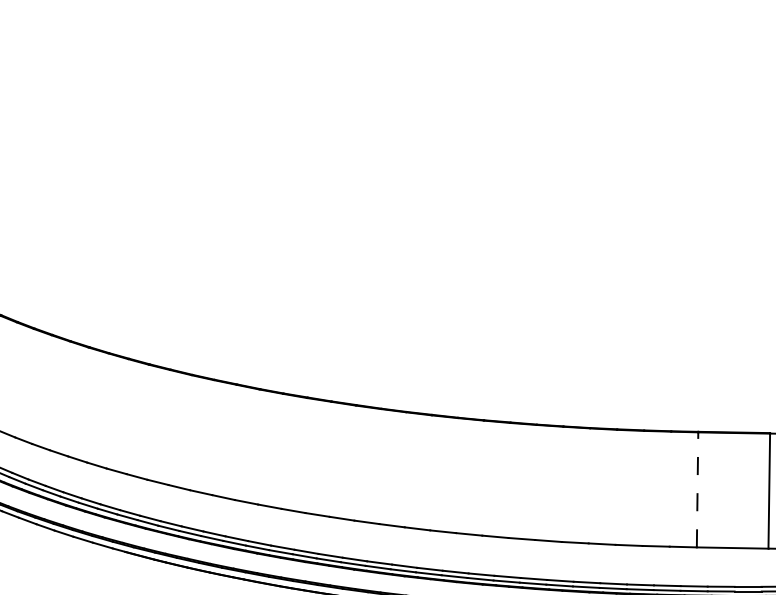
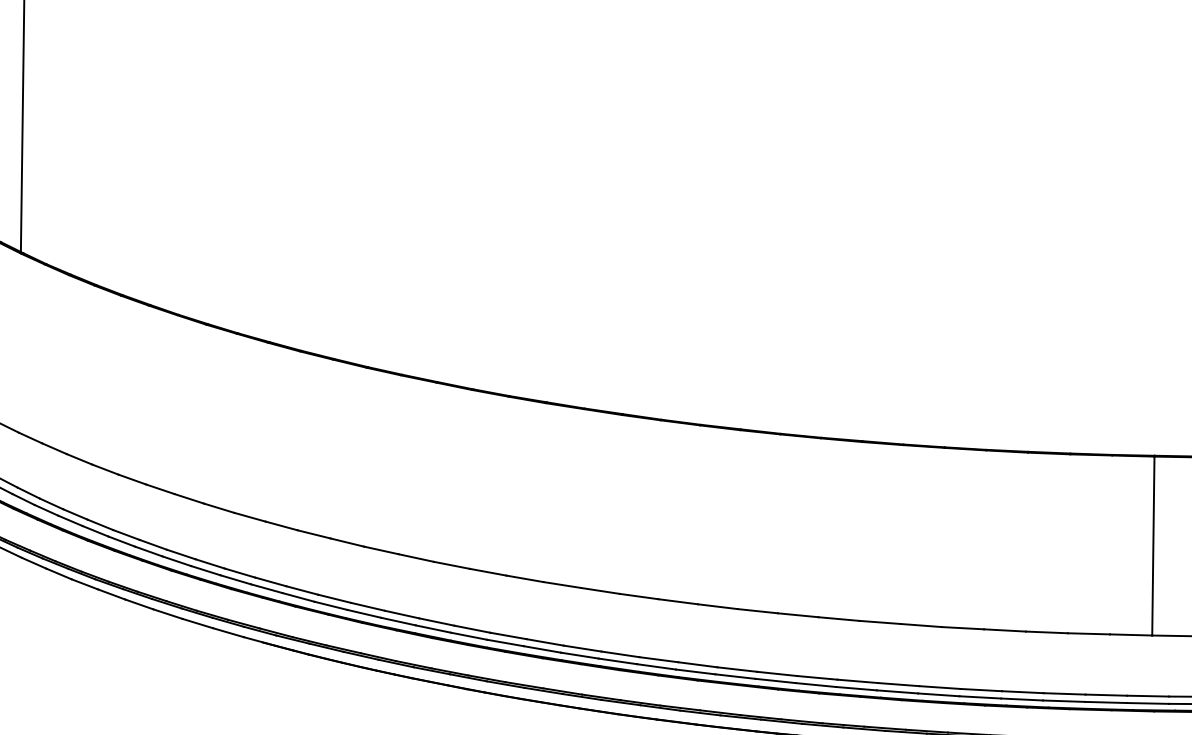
line: (697, 489) -> (1153, 545), dashed -> solid

